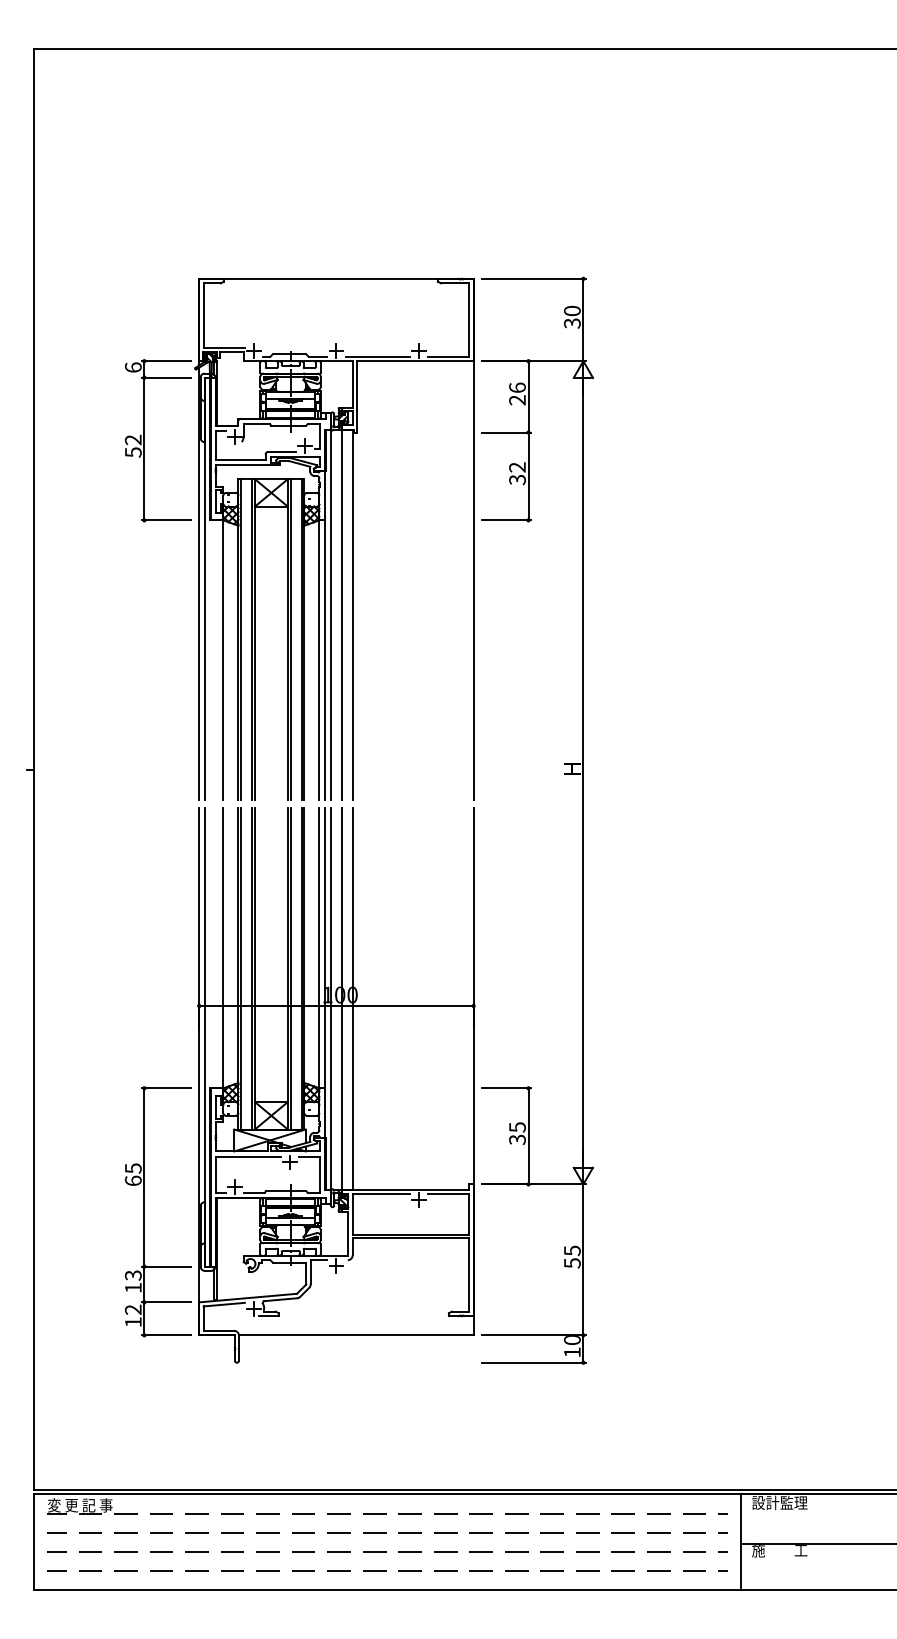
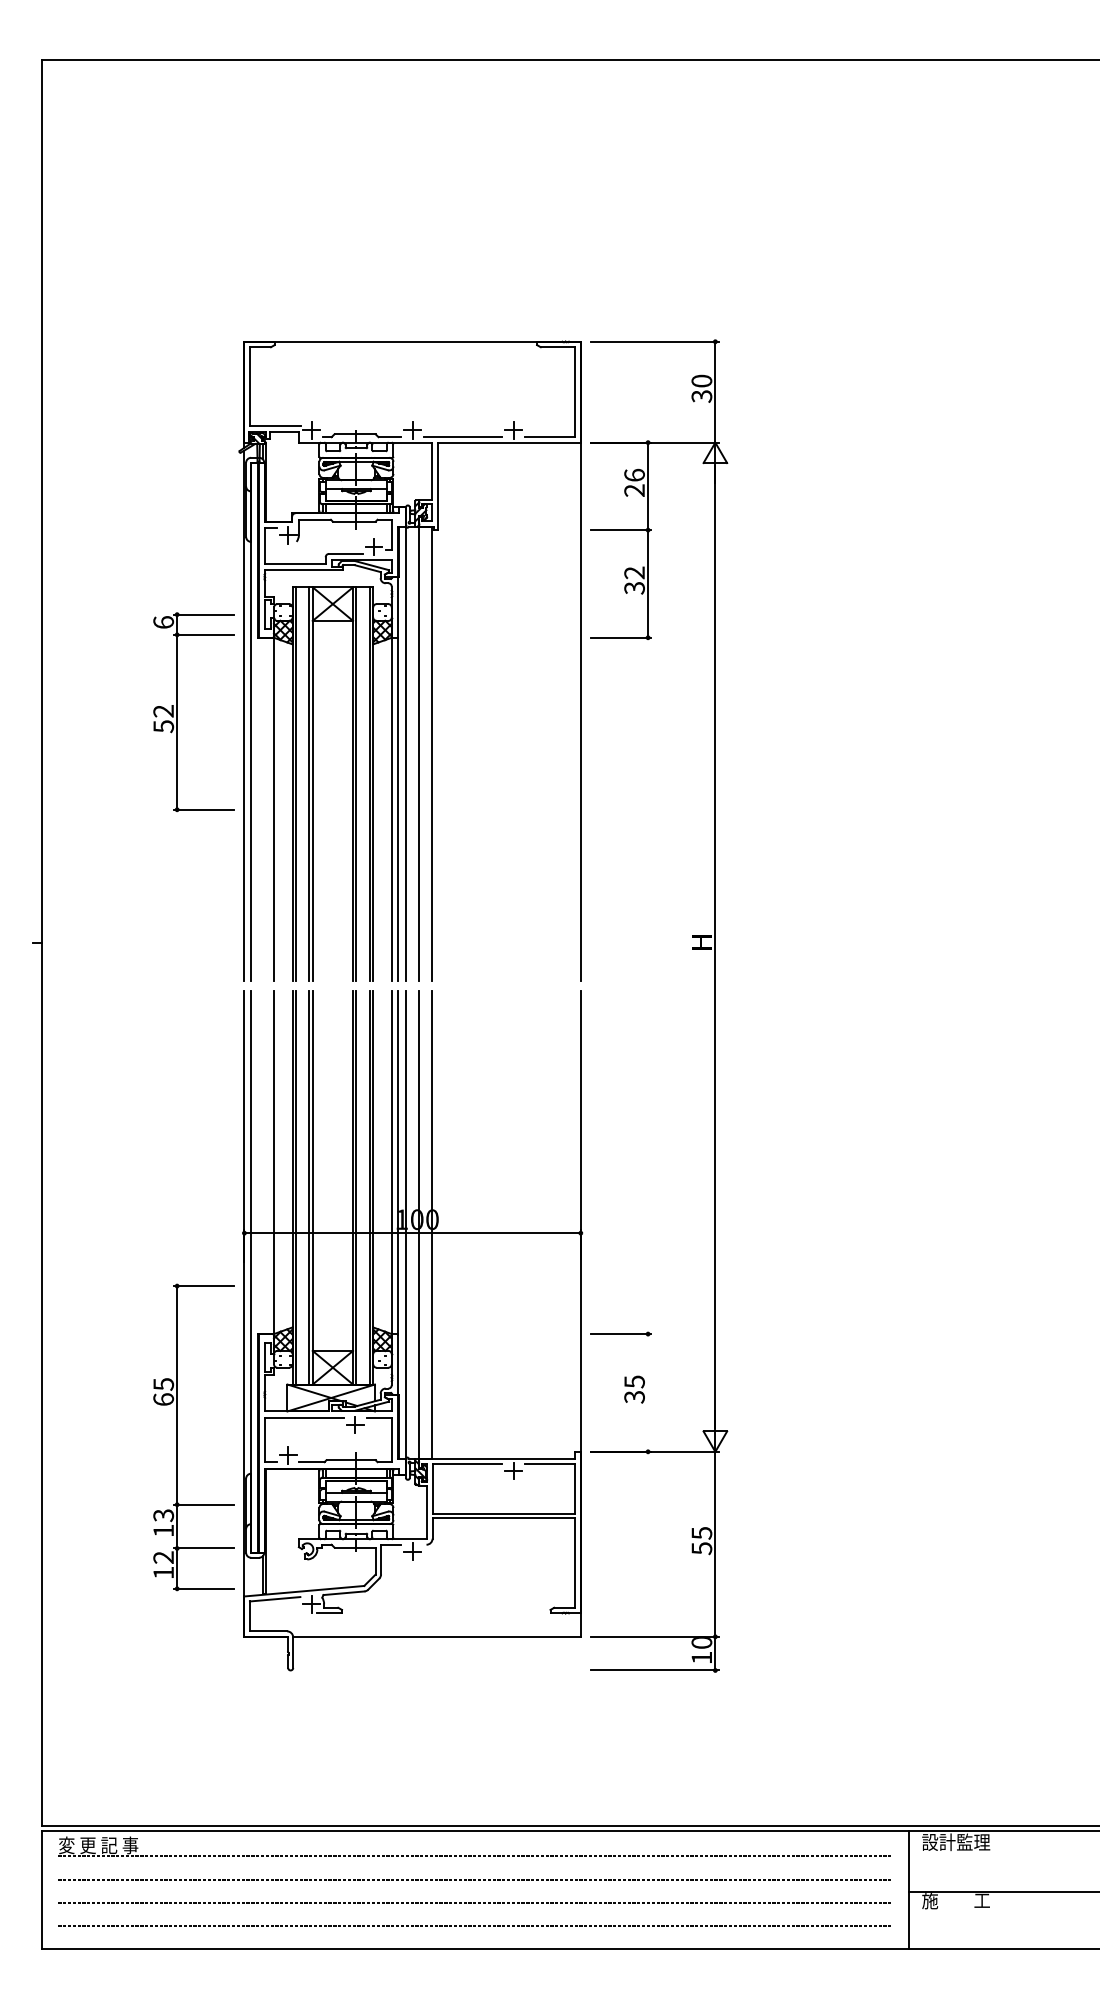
part: (144, 440) -> (177, 711), moved
line: (528, 1135) -> (648, 1392), removed
part: (144, 1211) -> (177, 1437), moved

